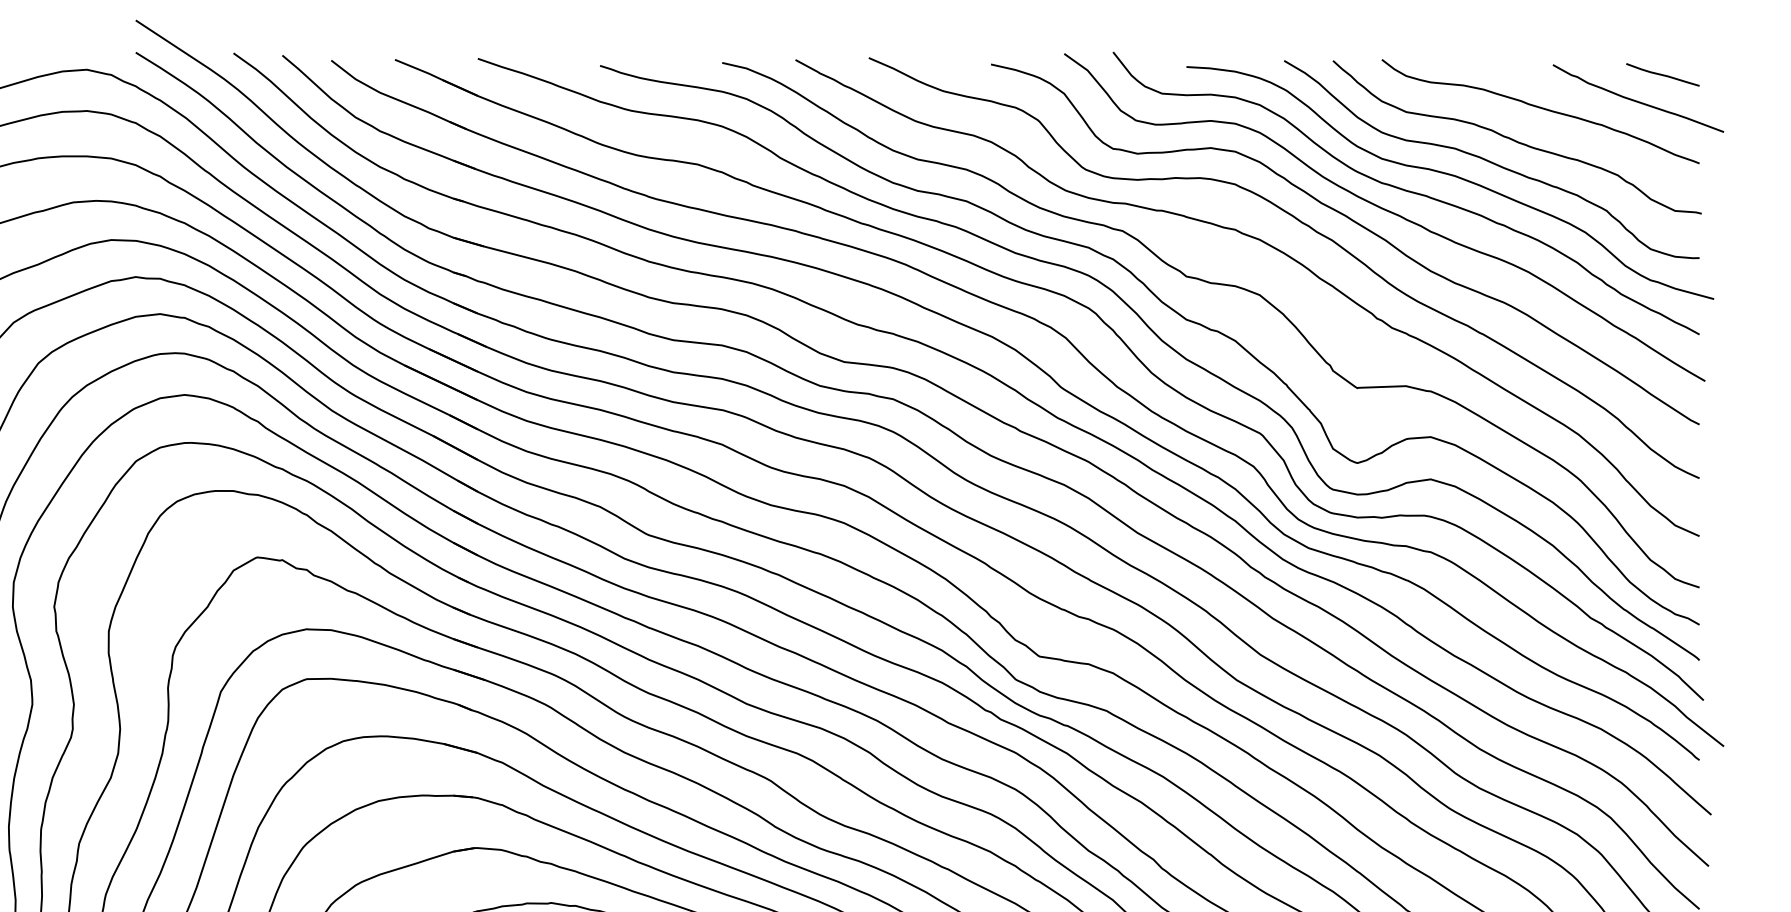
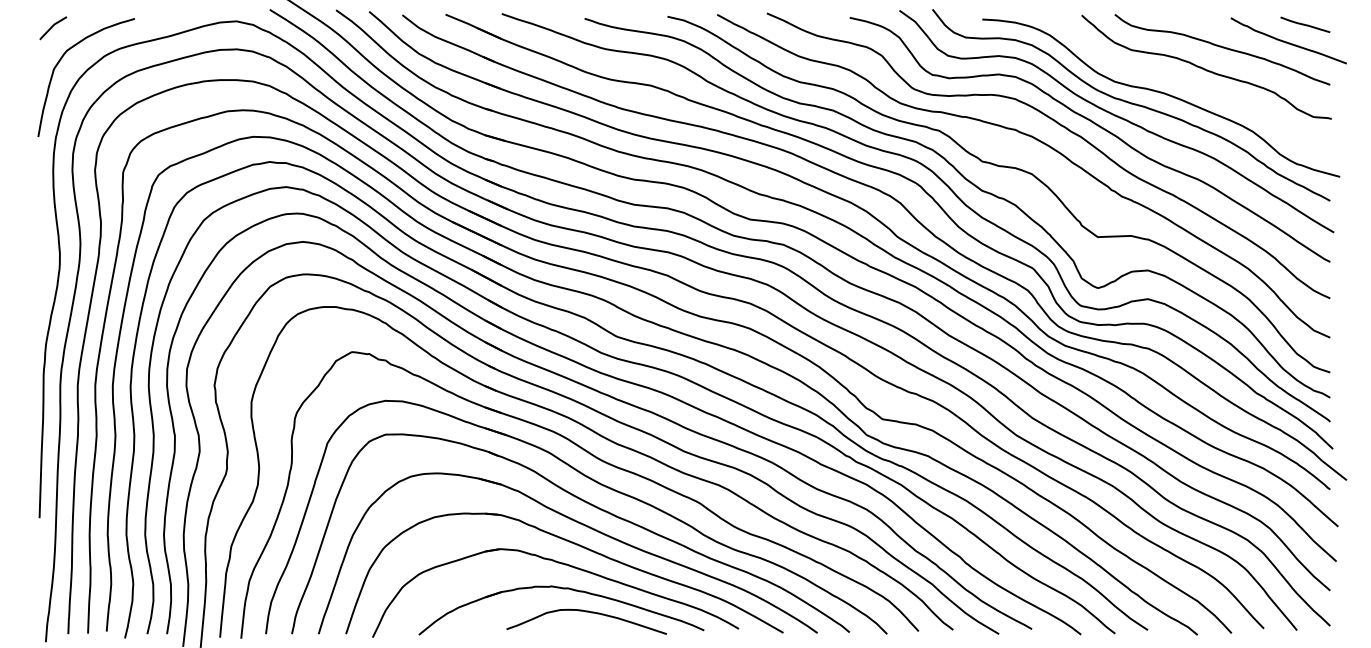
curve: (1491, 161) -> (1189, 83), removed

